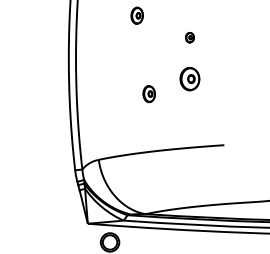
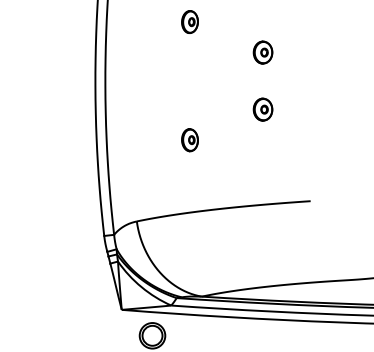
part: (189, 37) -> (262, 52), size x1.67
part: (189, 78) -> (262, 108), size x0.71
part: (148, 94) -> (189, 140), moved

